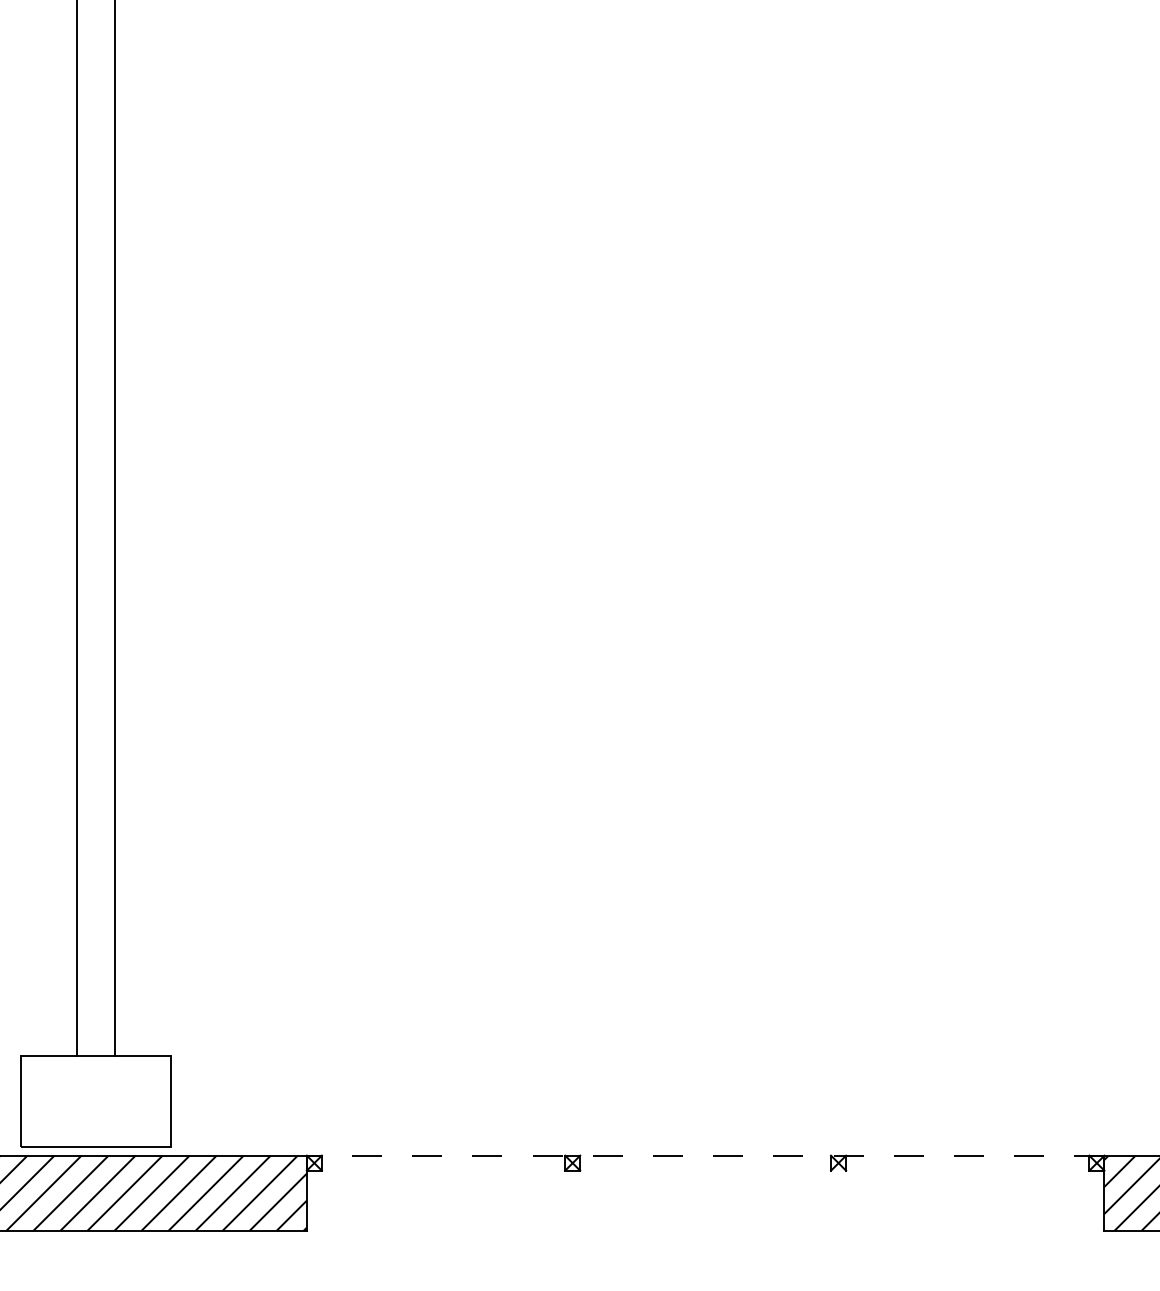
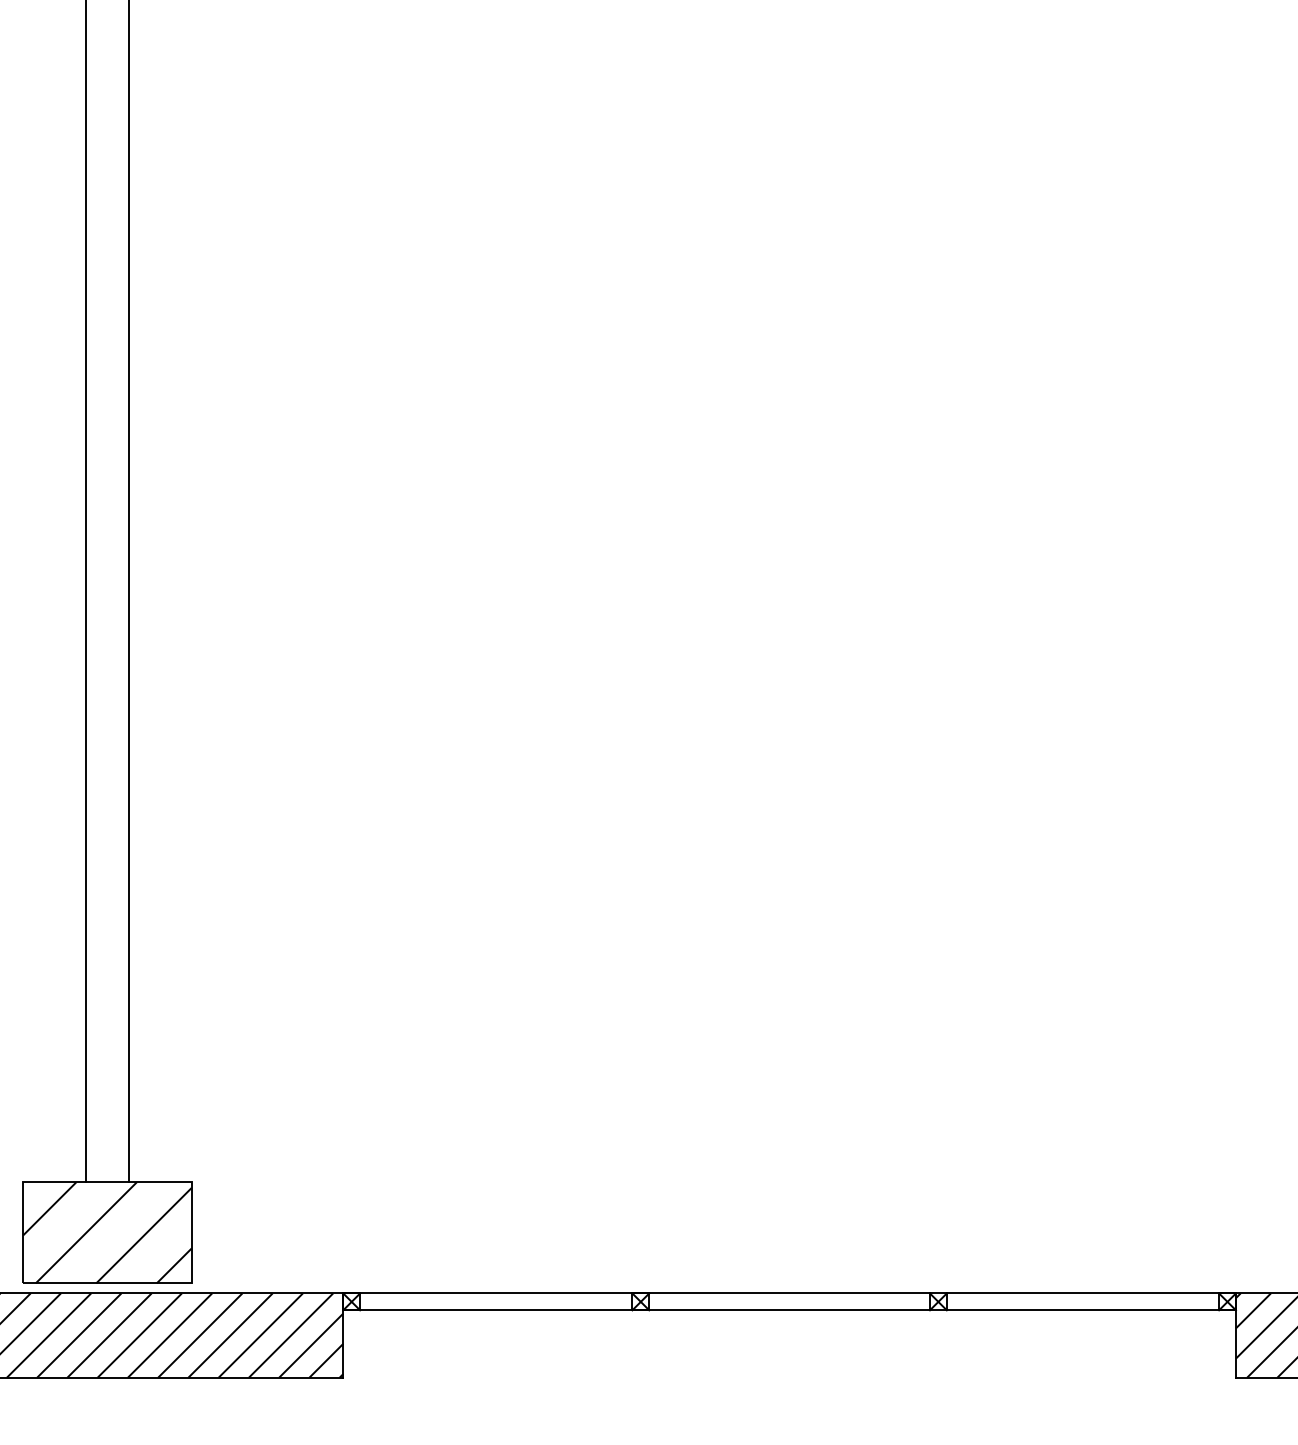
hatch: (95, 1101) -> (106, 1232), added
line: (705, 1155) -> (789, 1293), dashed -> solid
line: (705, 1170) -> (789, 1310), added

